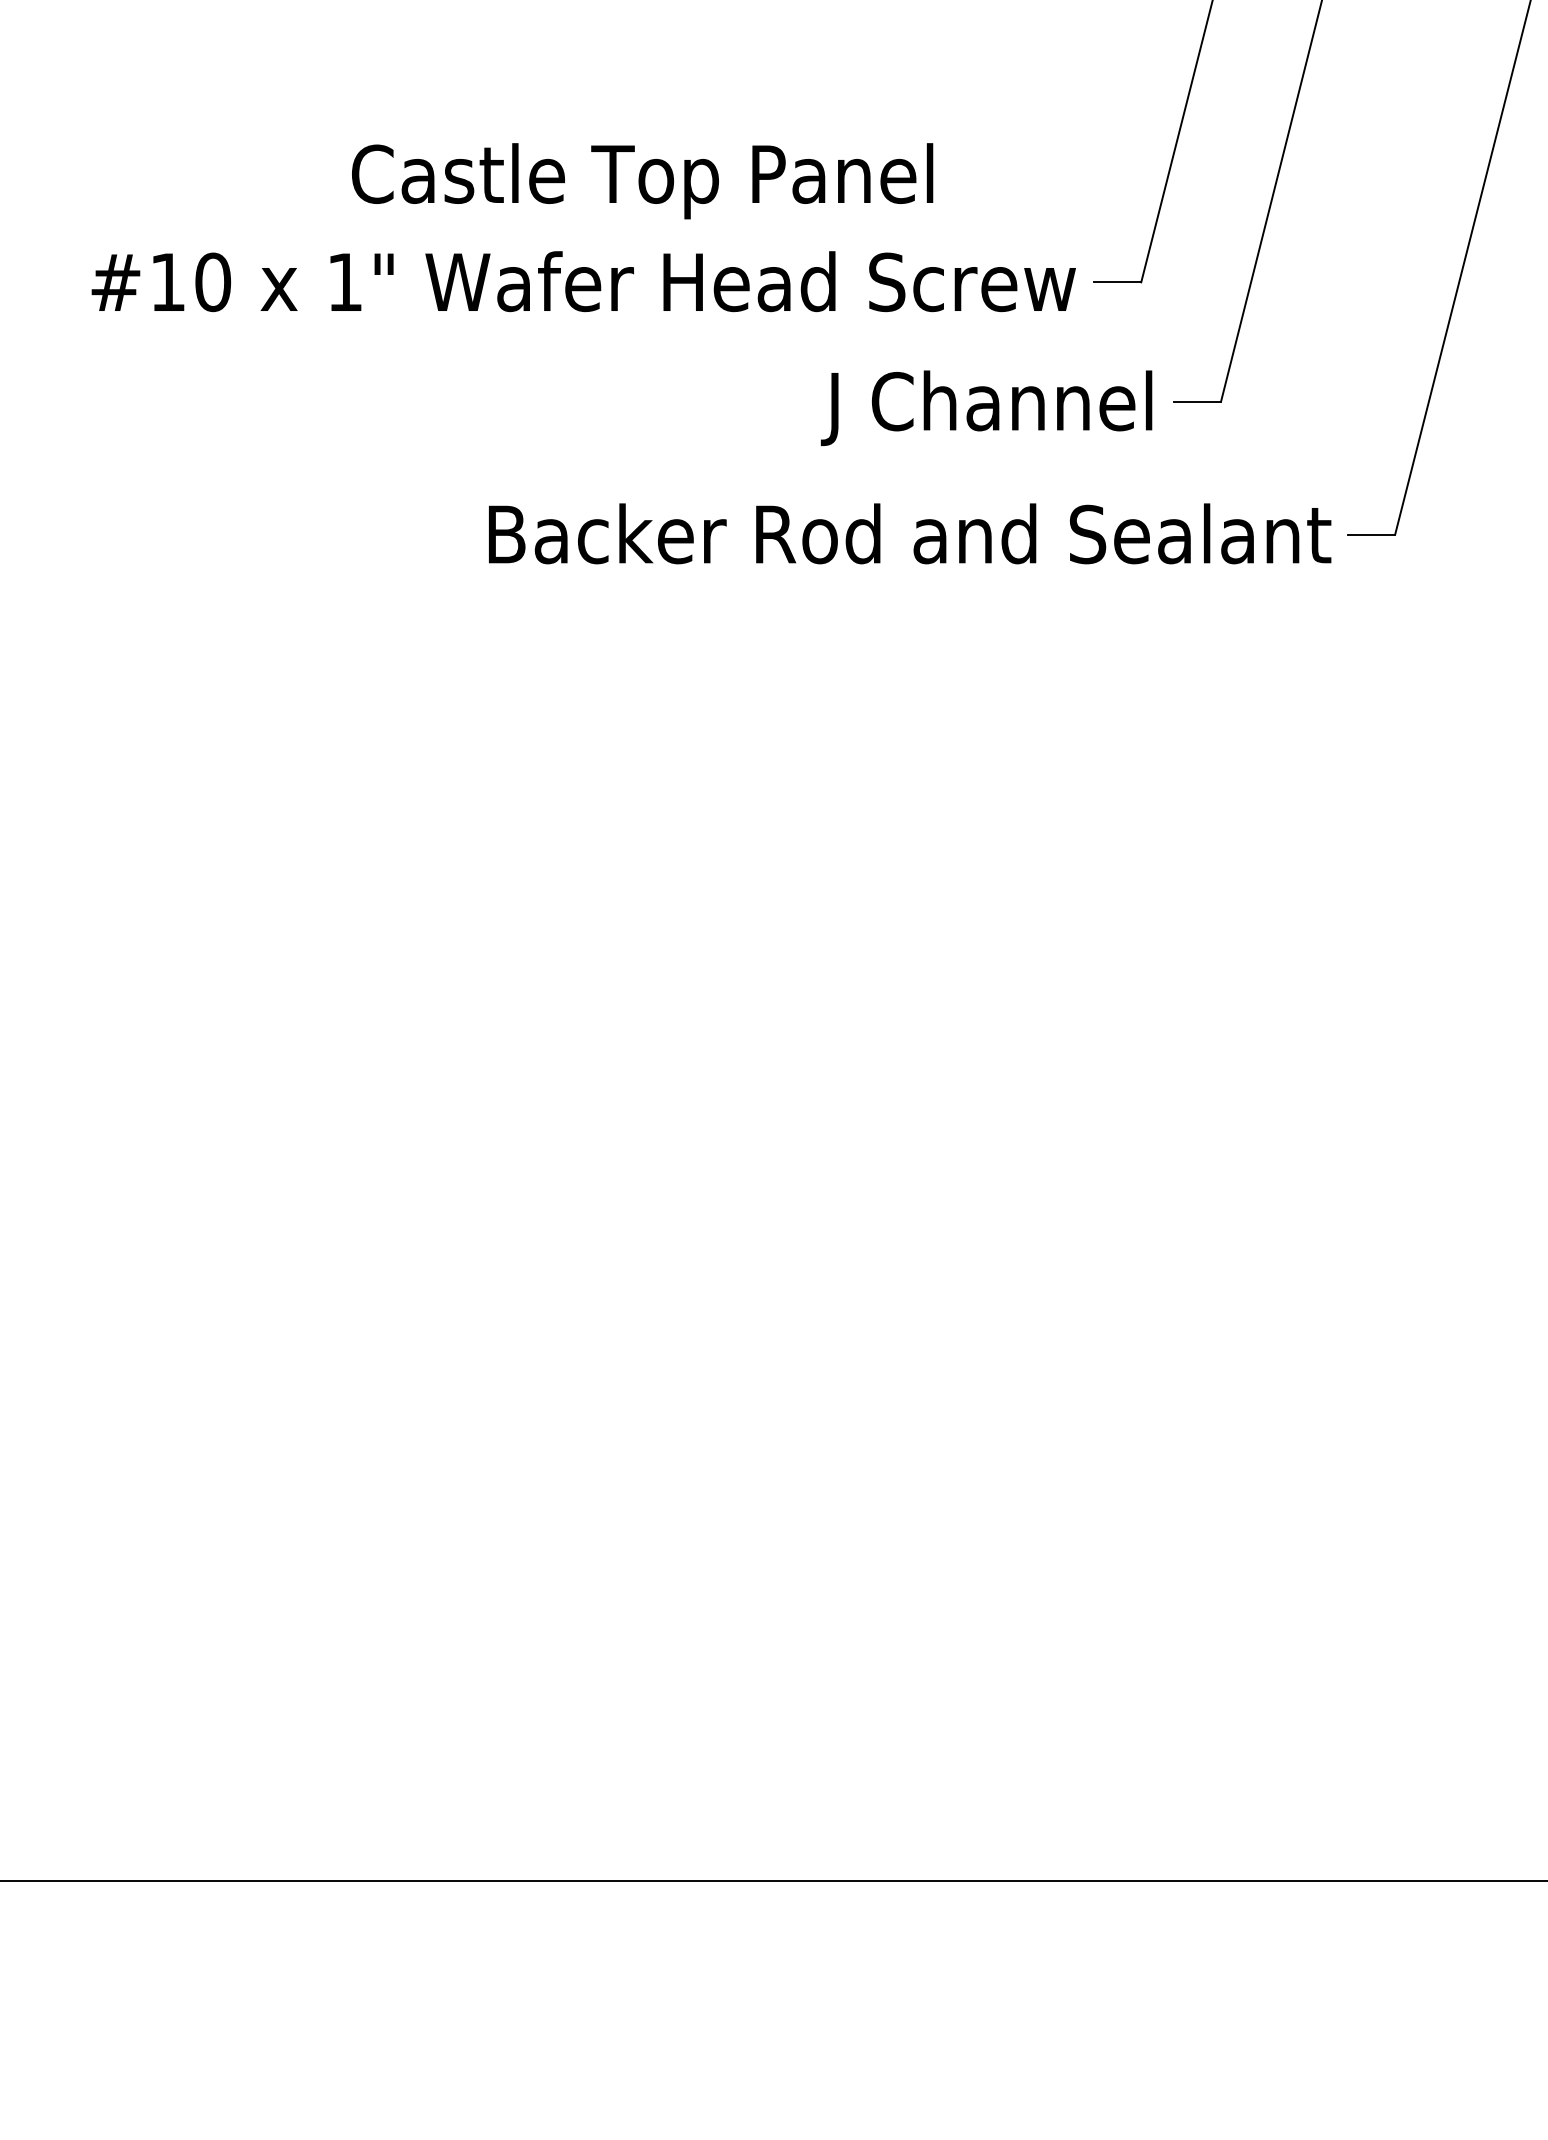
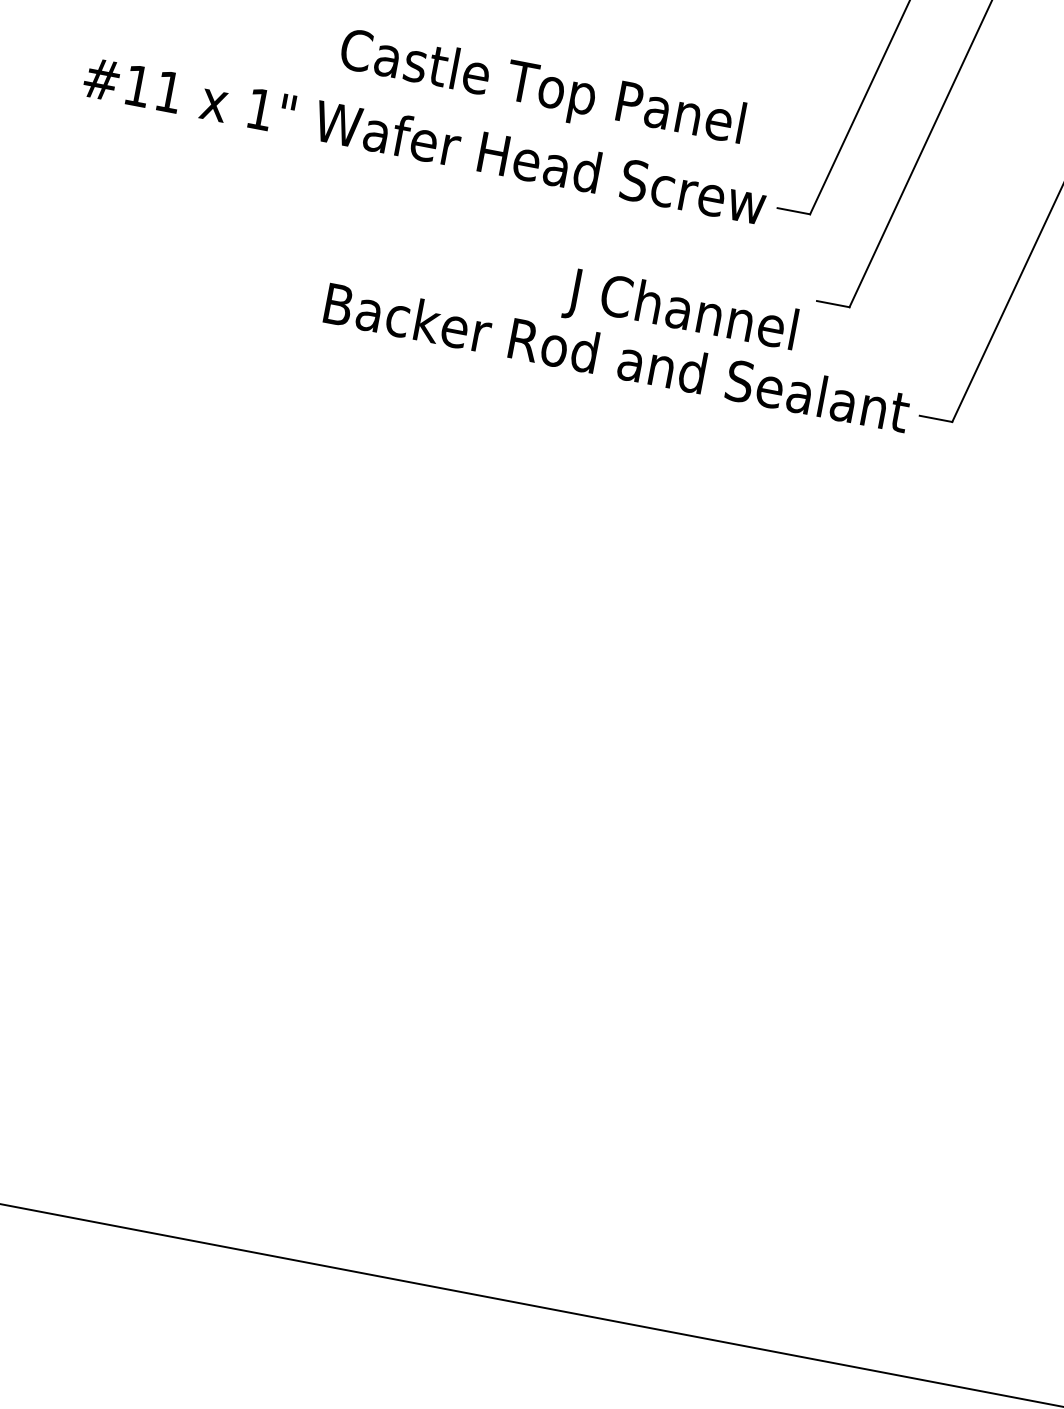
text: (642, 181) -> (541, 90), moved
text: (213, 282) -> (169, 92), #10 -> #11
text: (986, 407) -> (680, 312), moved

